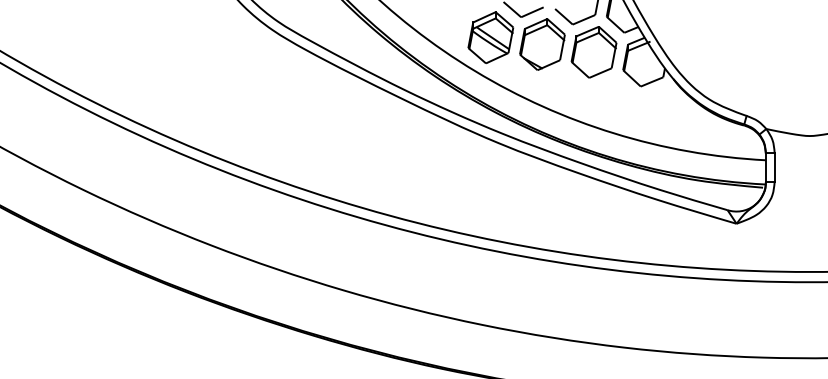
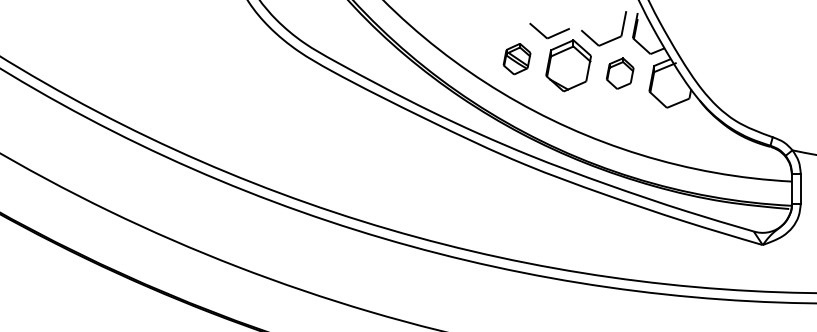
part: (490, 37) -> (516, 58), size x0.6
part: (593, 52) -> (619, 73), size x0.6

